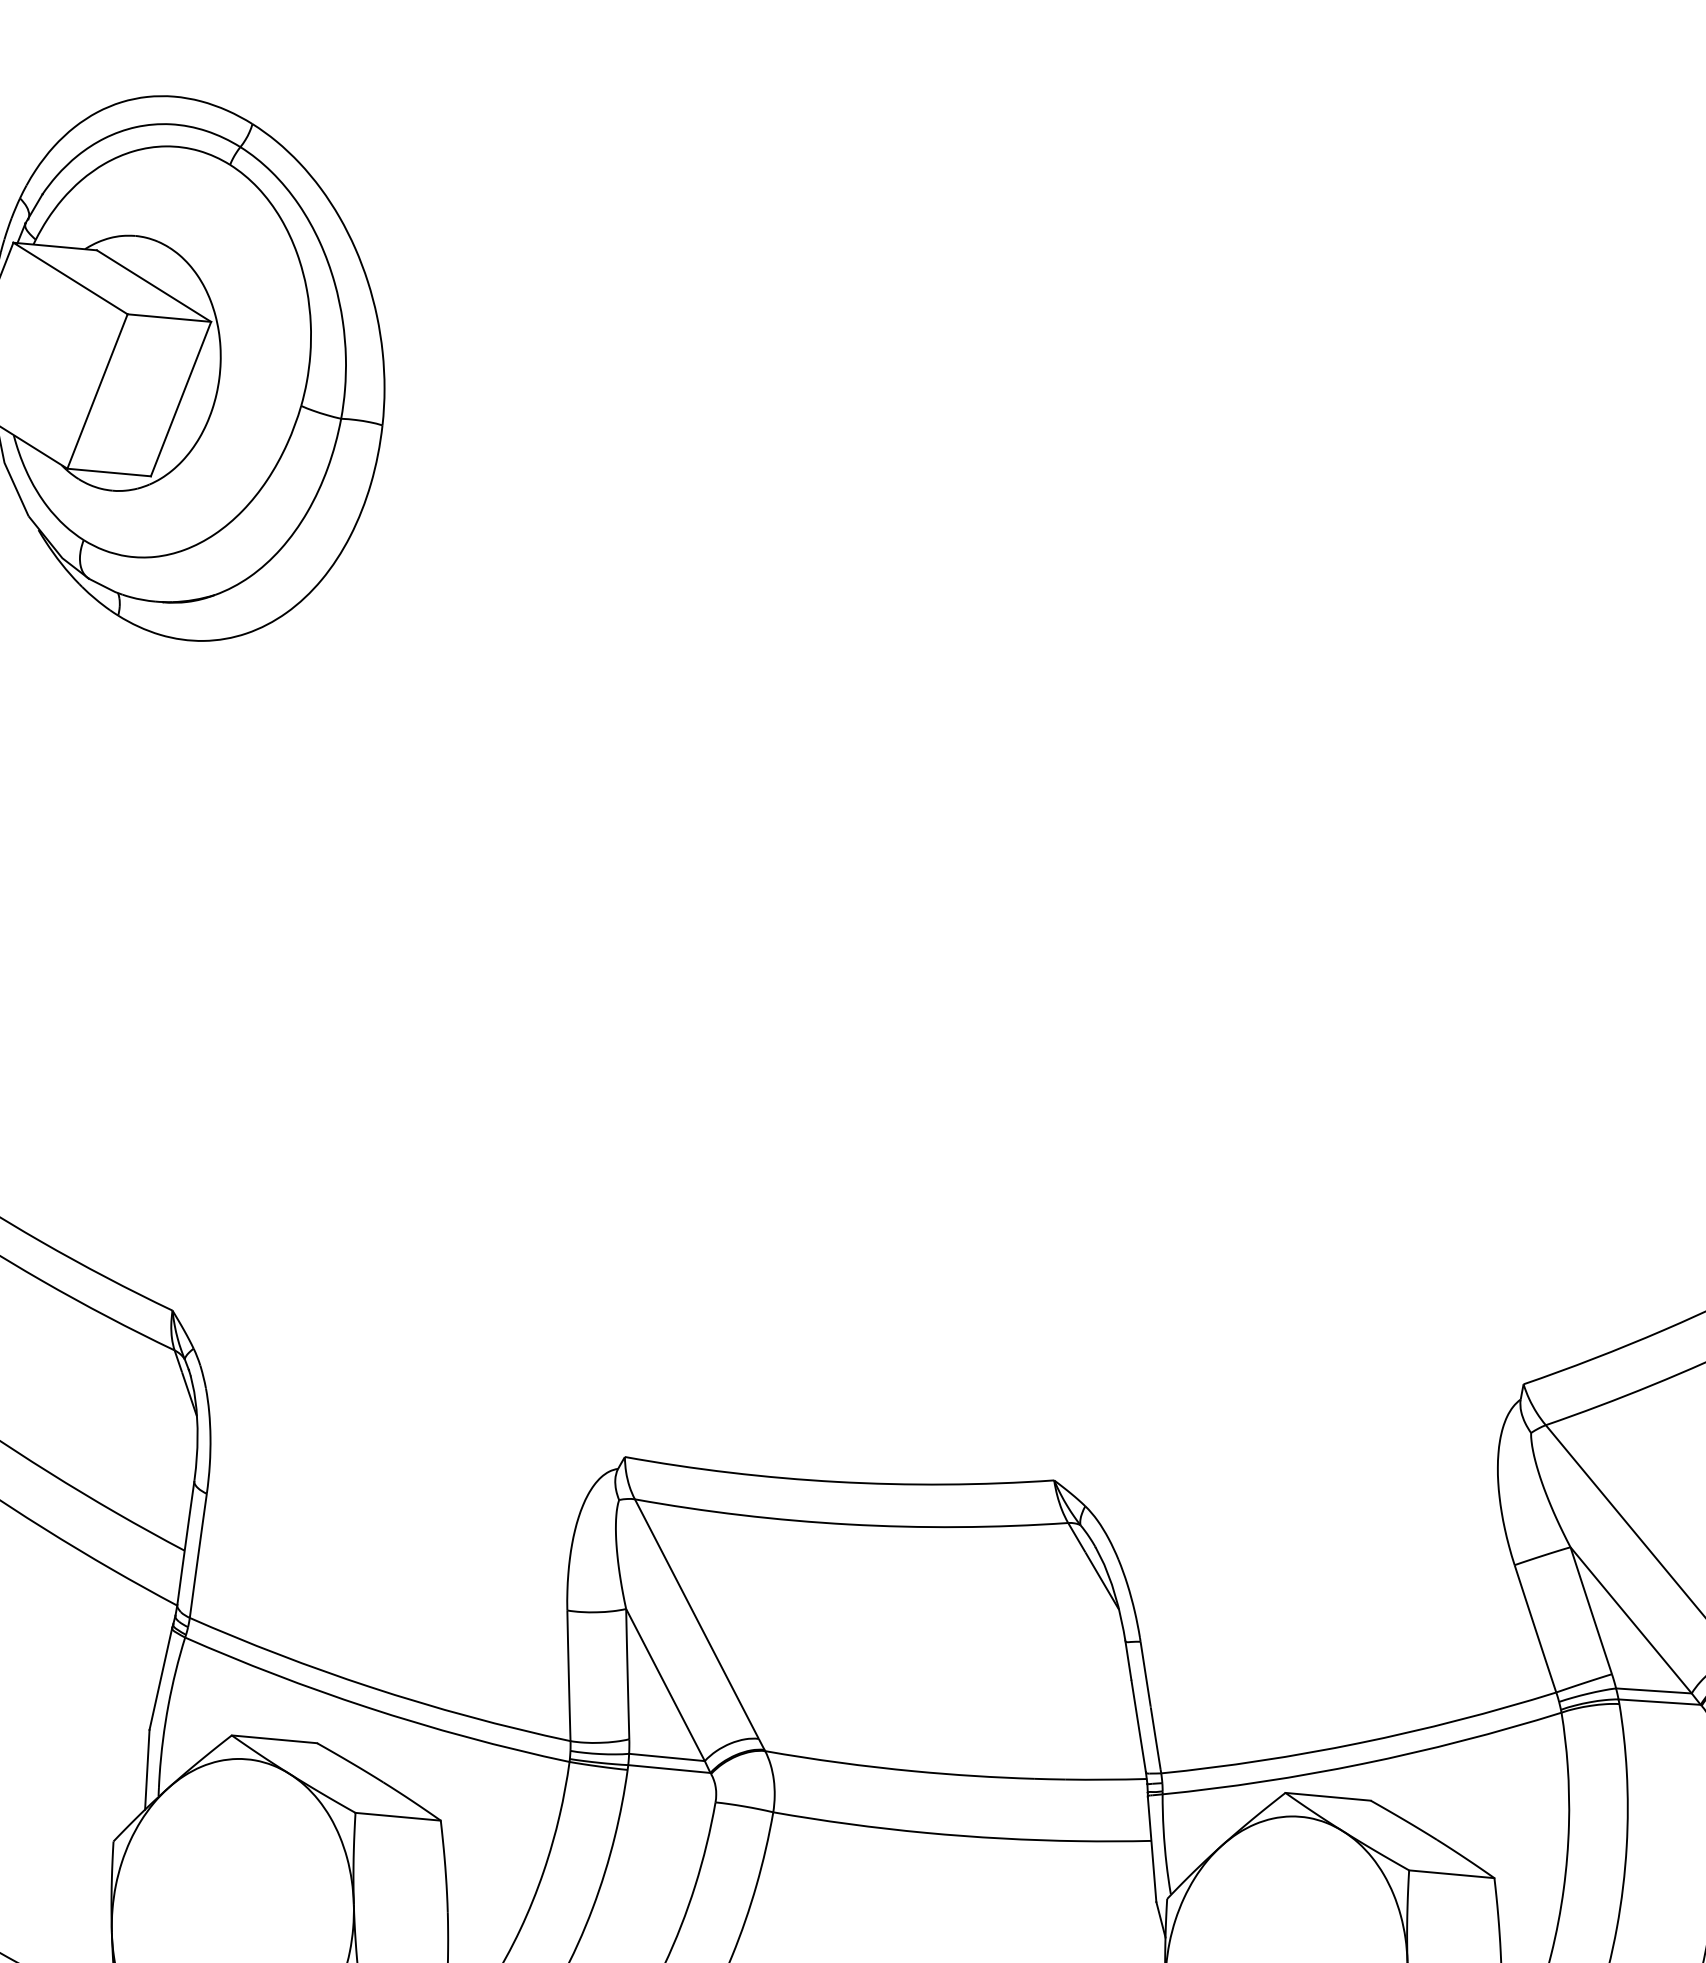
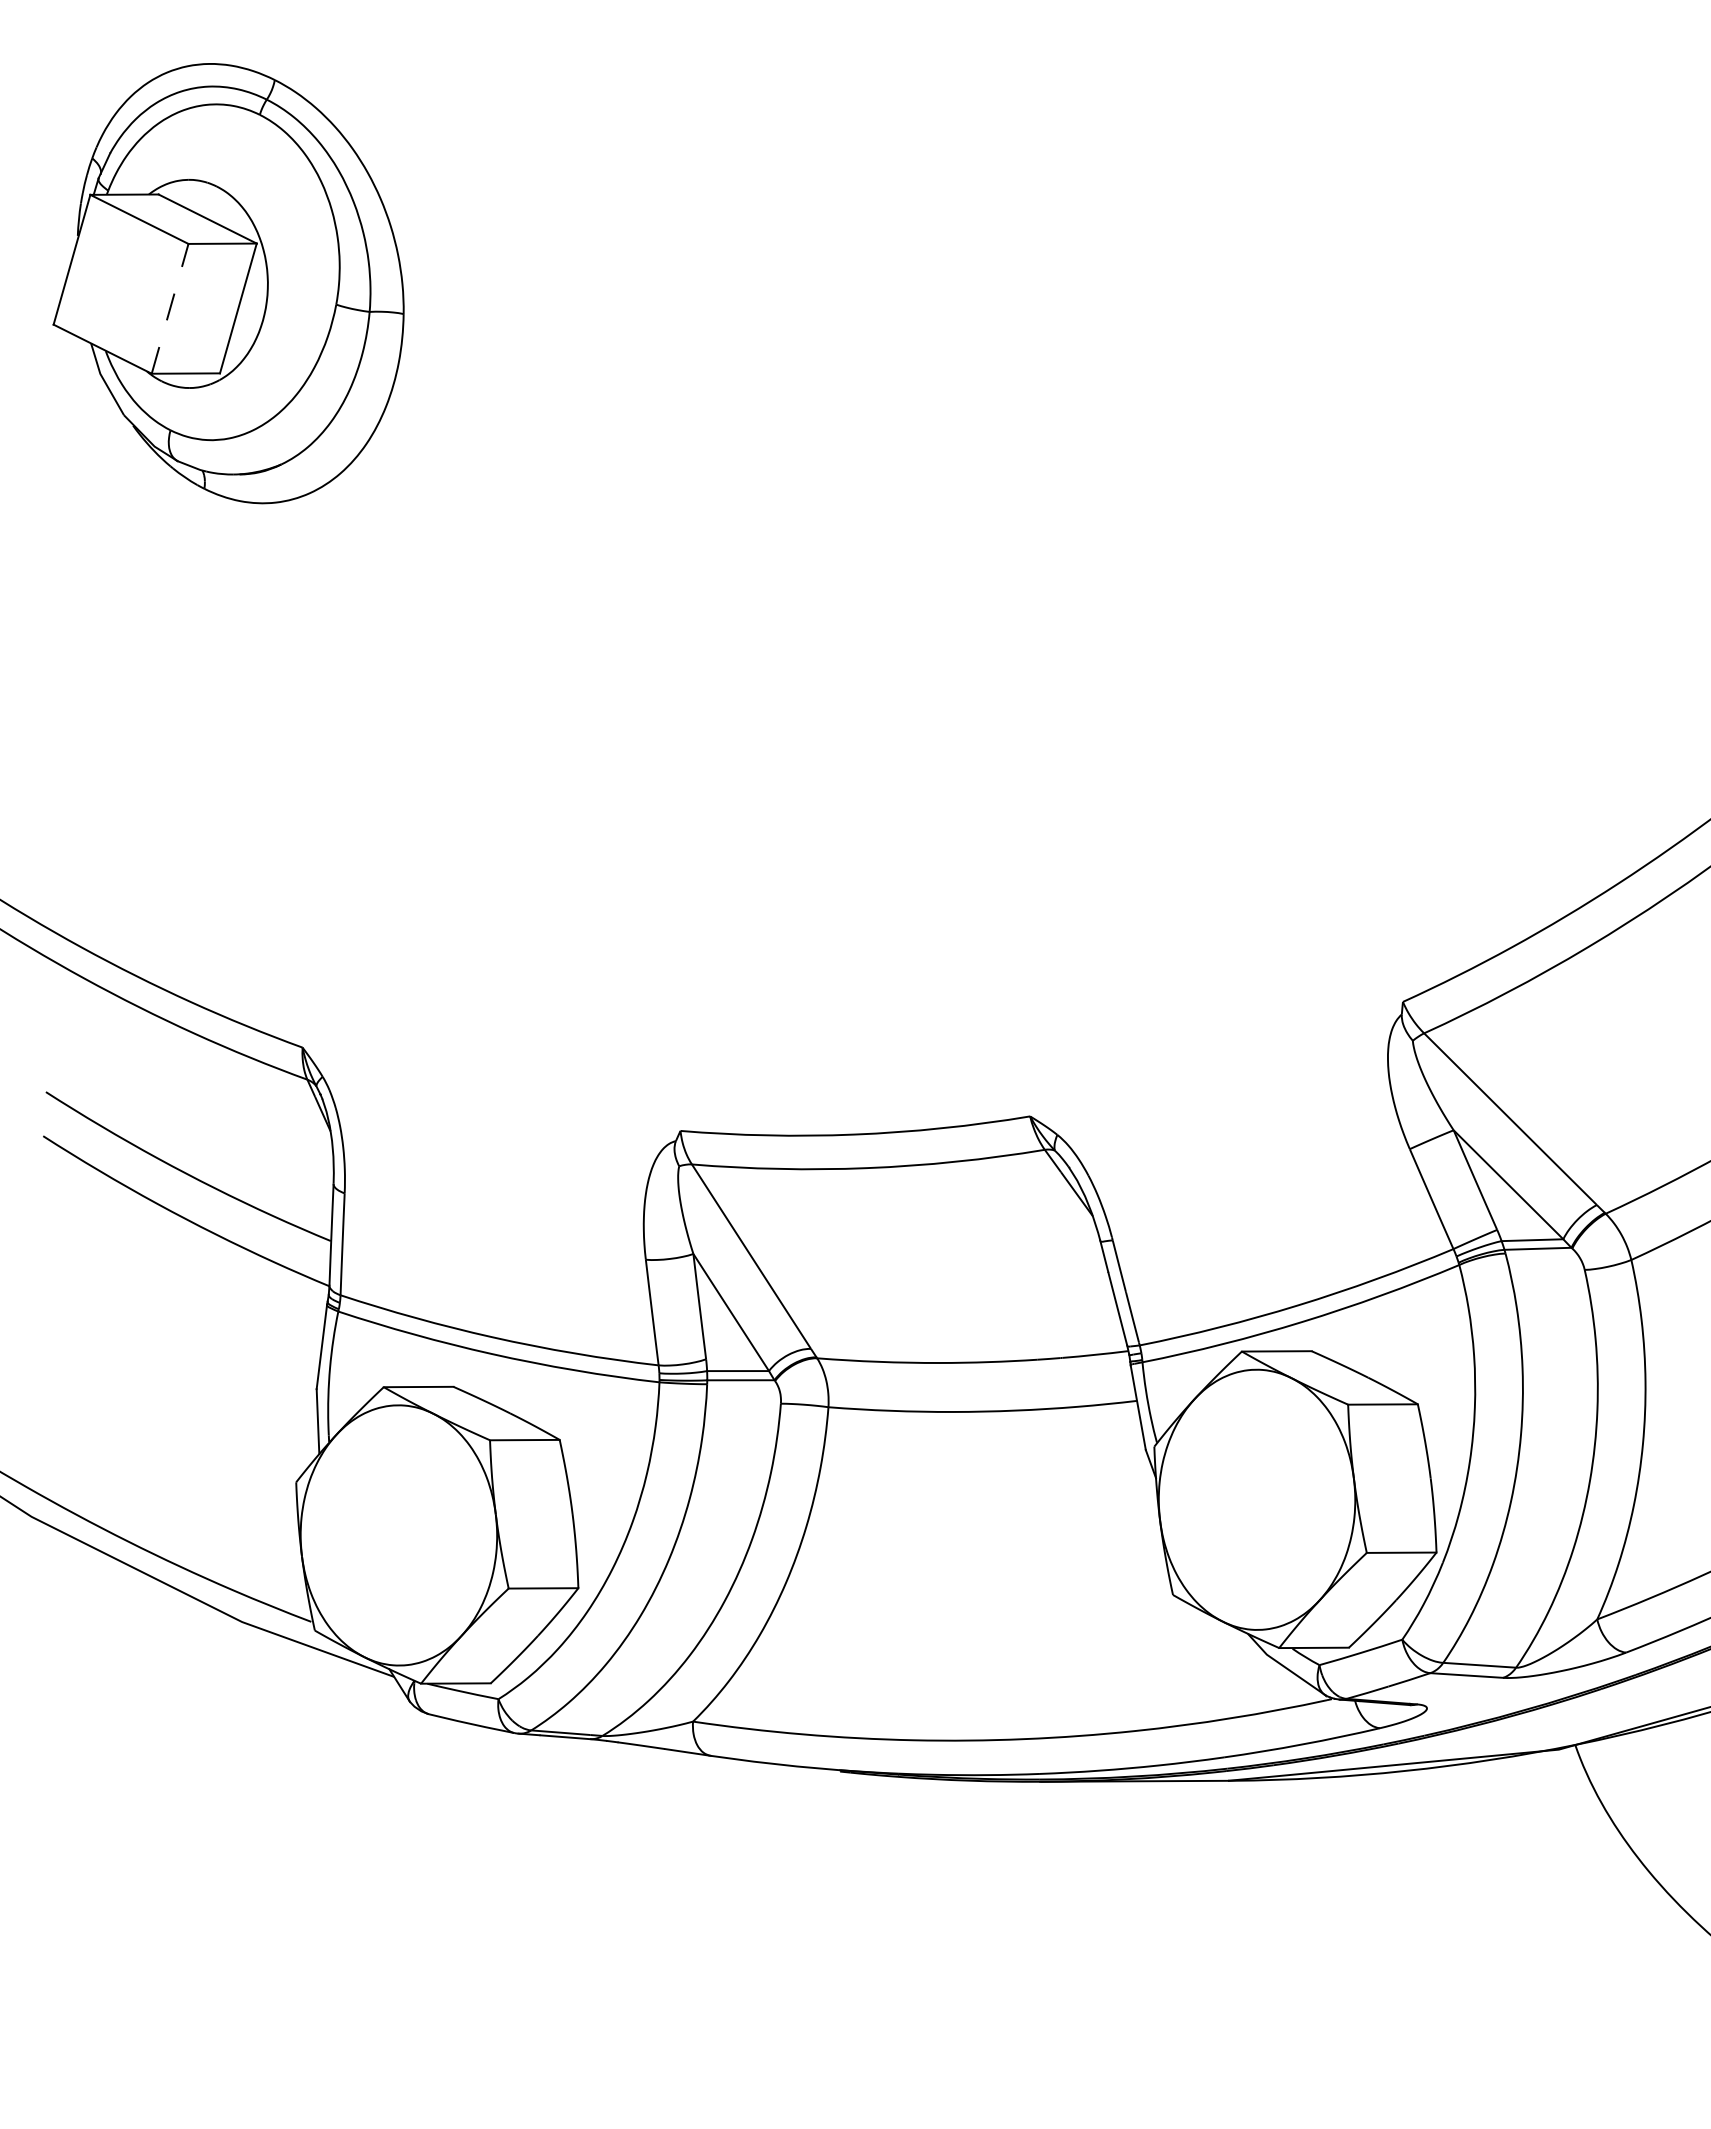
line: (98, 391) -> (170, 308), solid -> dashed

